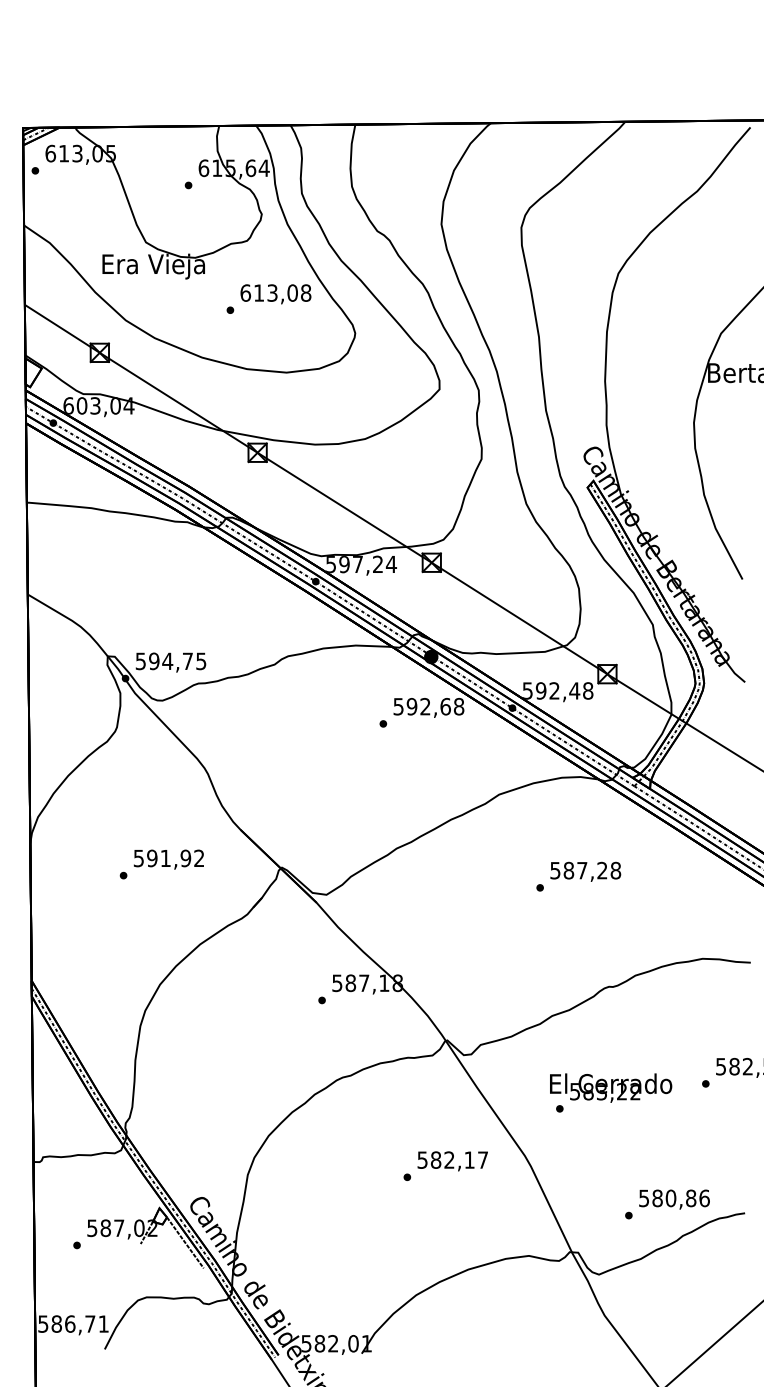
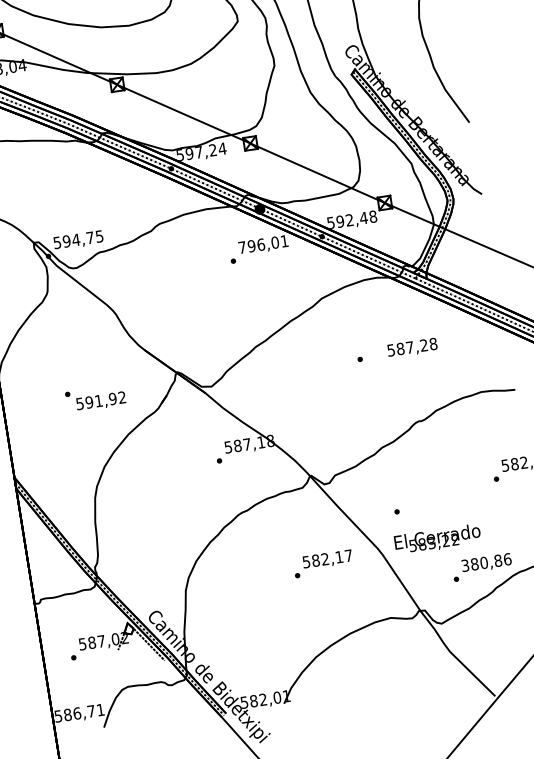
text: (428, 706) -> (263, 244), 592,68 -> 796,01
text: (168, 859) -> (100, 401), moved
text: (585, 871) -> (412, 347), moved
text: (611, 1087) -> (438, 539), moved
text: (644, 1197) -> (465, 565), 580,86 -> 380,86

